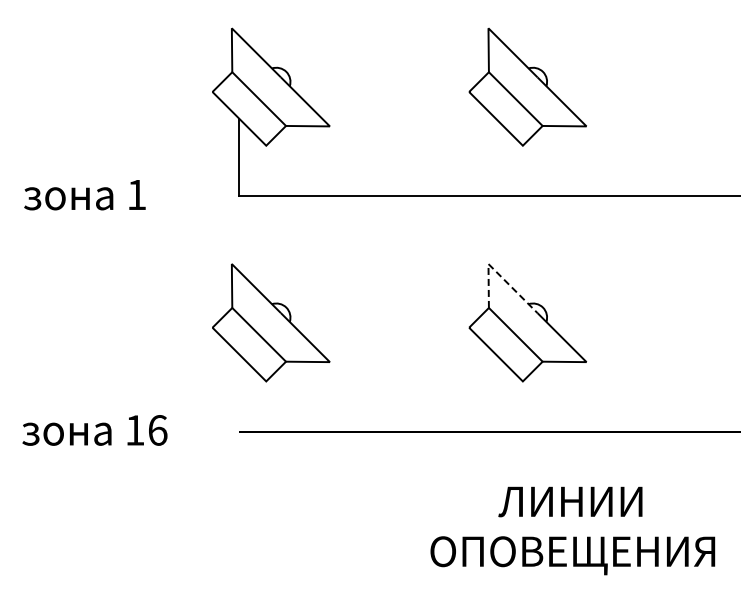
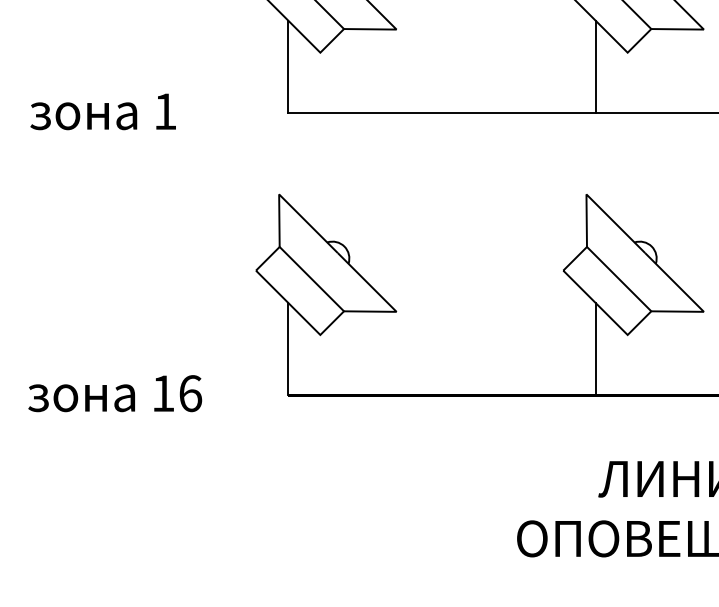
line: (496, 157) -> (596, 66), added
line: (497, 273) -> (597, 205), dashed -> solid
line: (239, 392) -> (288, 348), added
line: (496, 392) -> (596, 348), added

